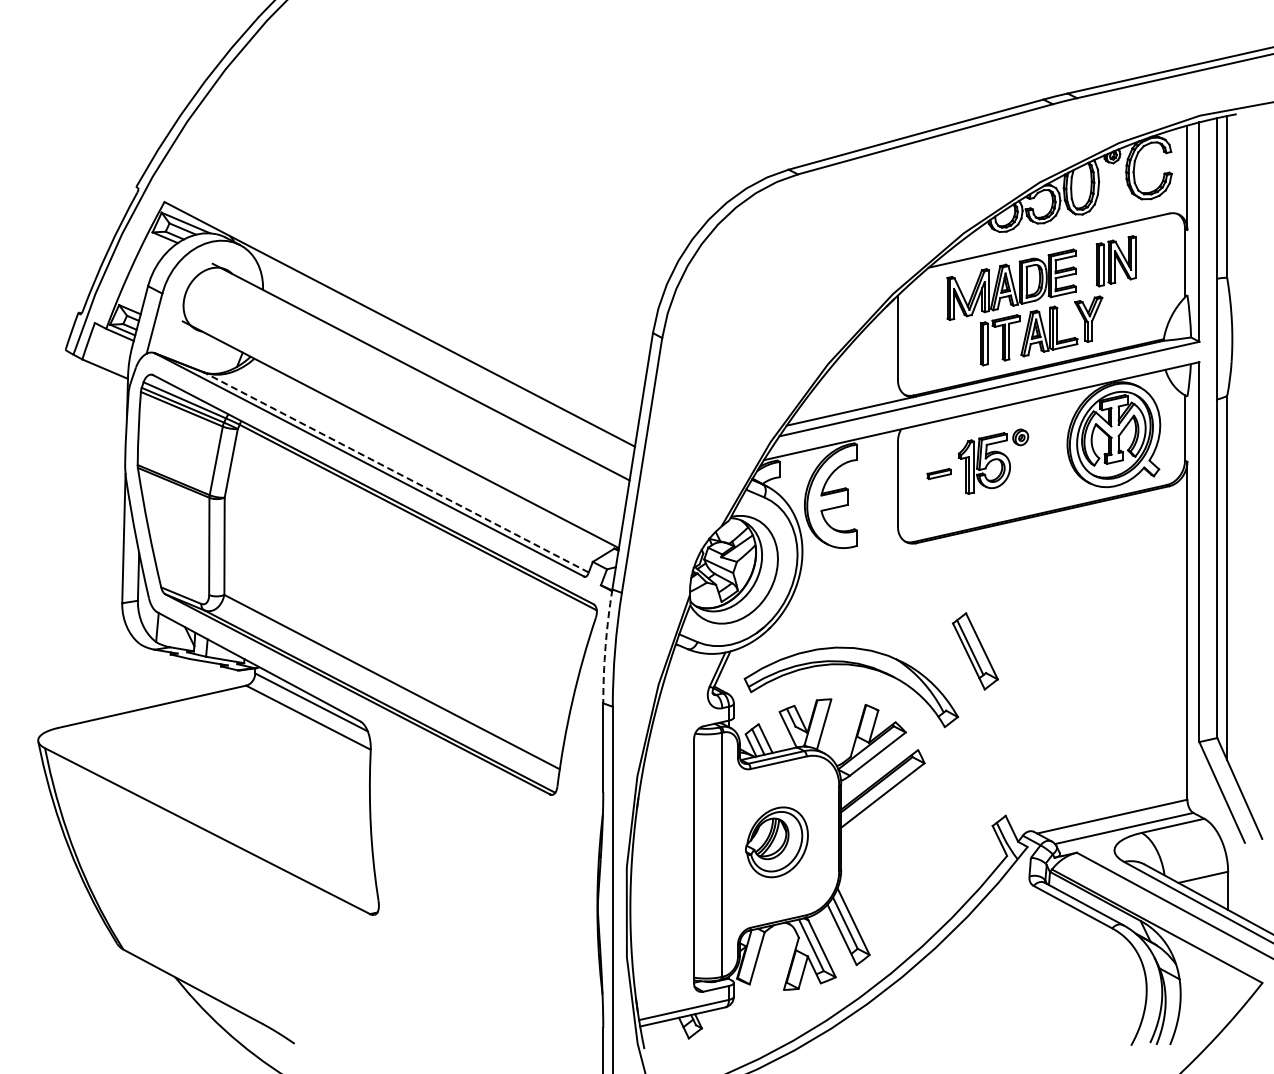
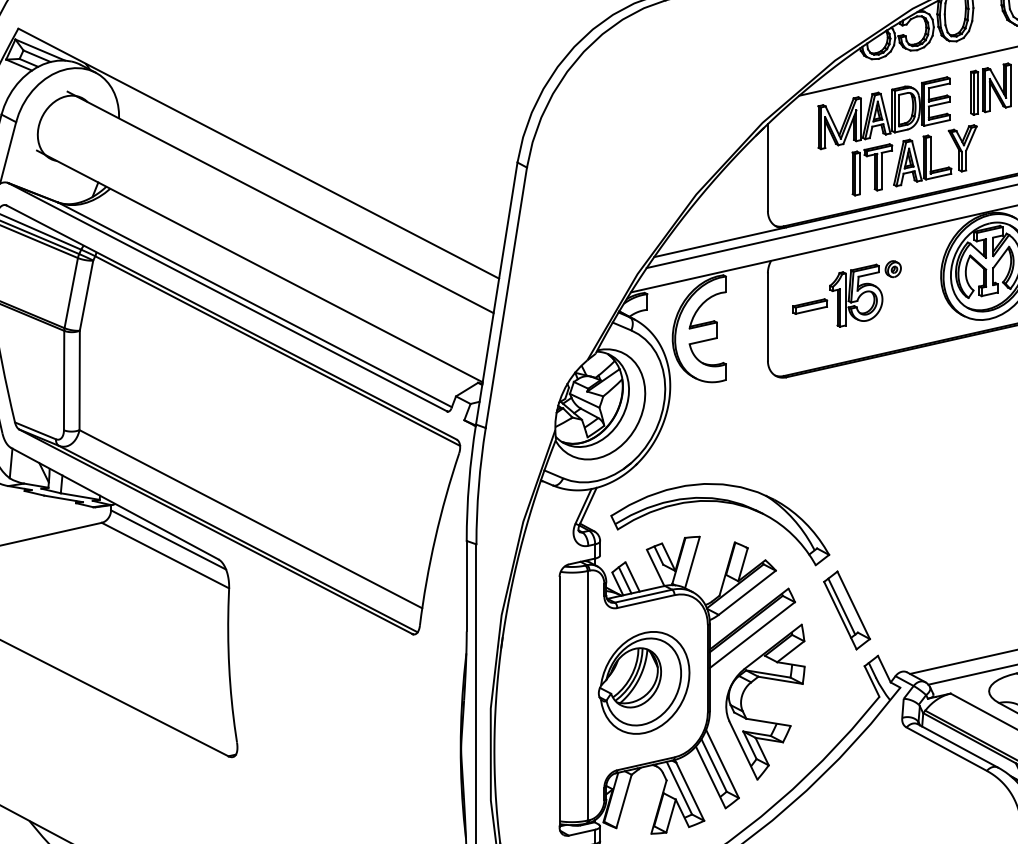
line: (396, 472) -> (255, 305), dashed -> solid
part: (938, 473) -> (809, 306), size x1.43
arc: (605, 646) -> (468, 482), dashed -> solid
part: (975, 651) -> (847, 610), moved
part: (776, 842) -> (643, 683), size x1.43
part: (891, 878) -> (761, 719), added

